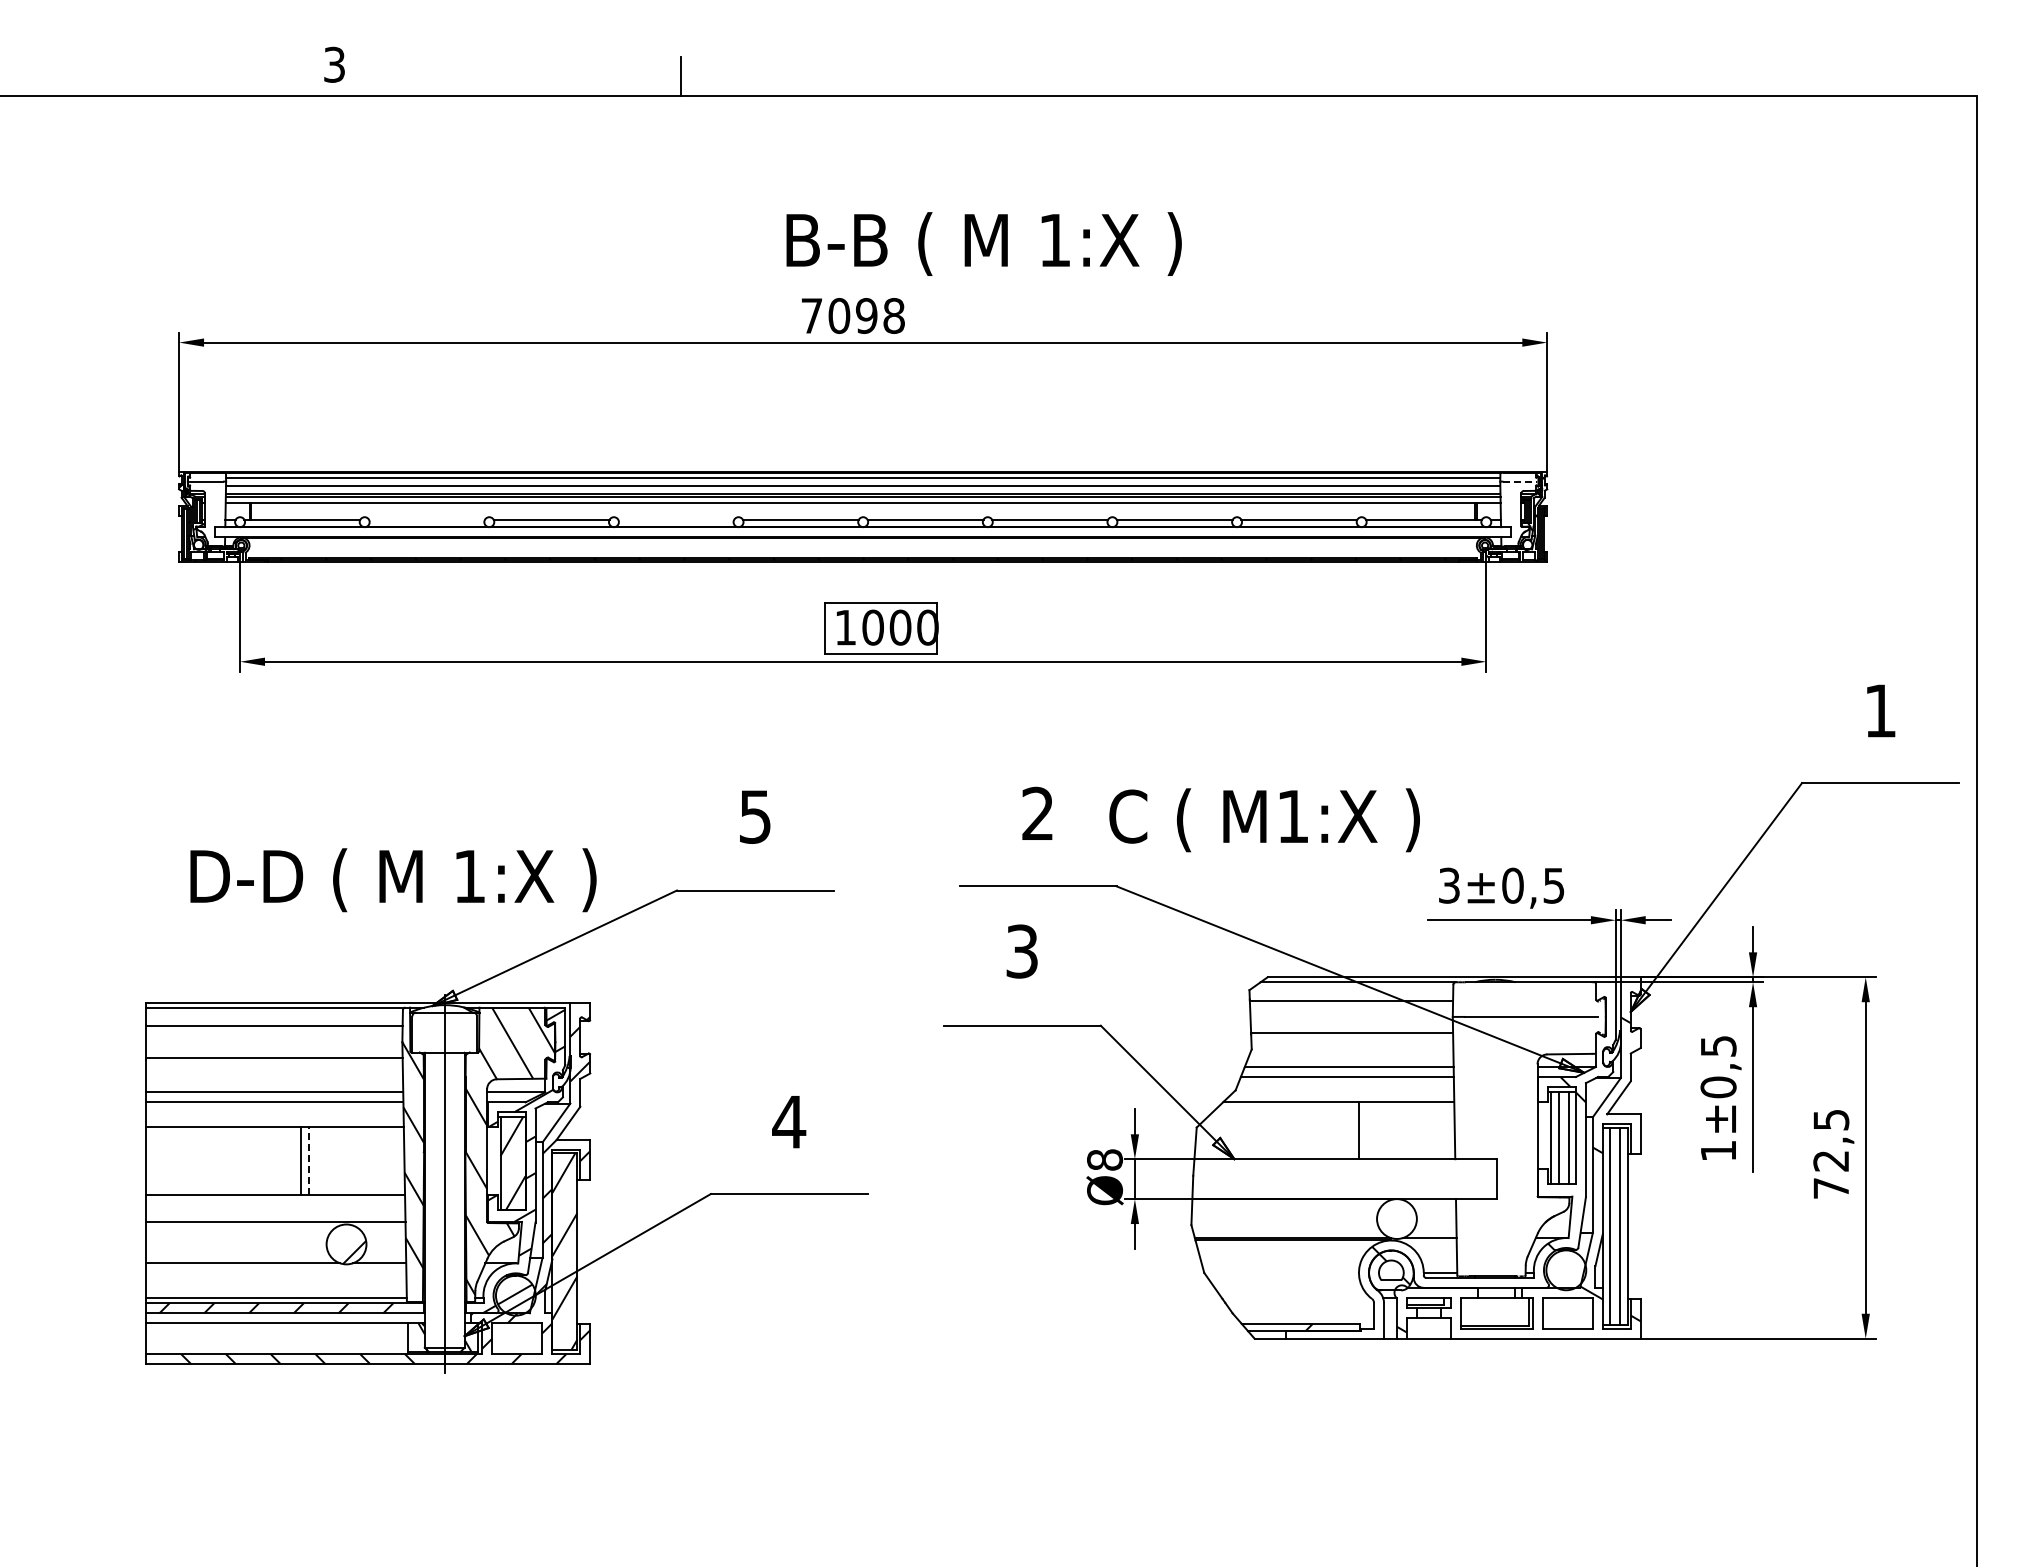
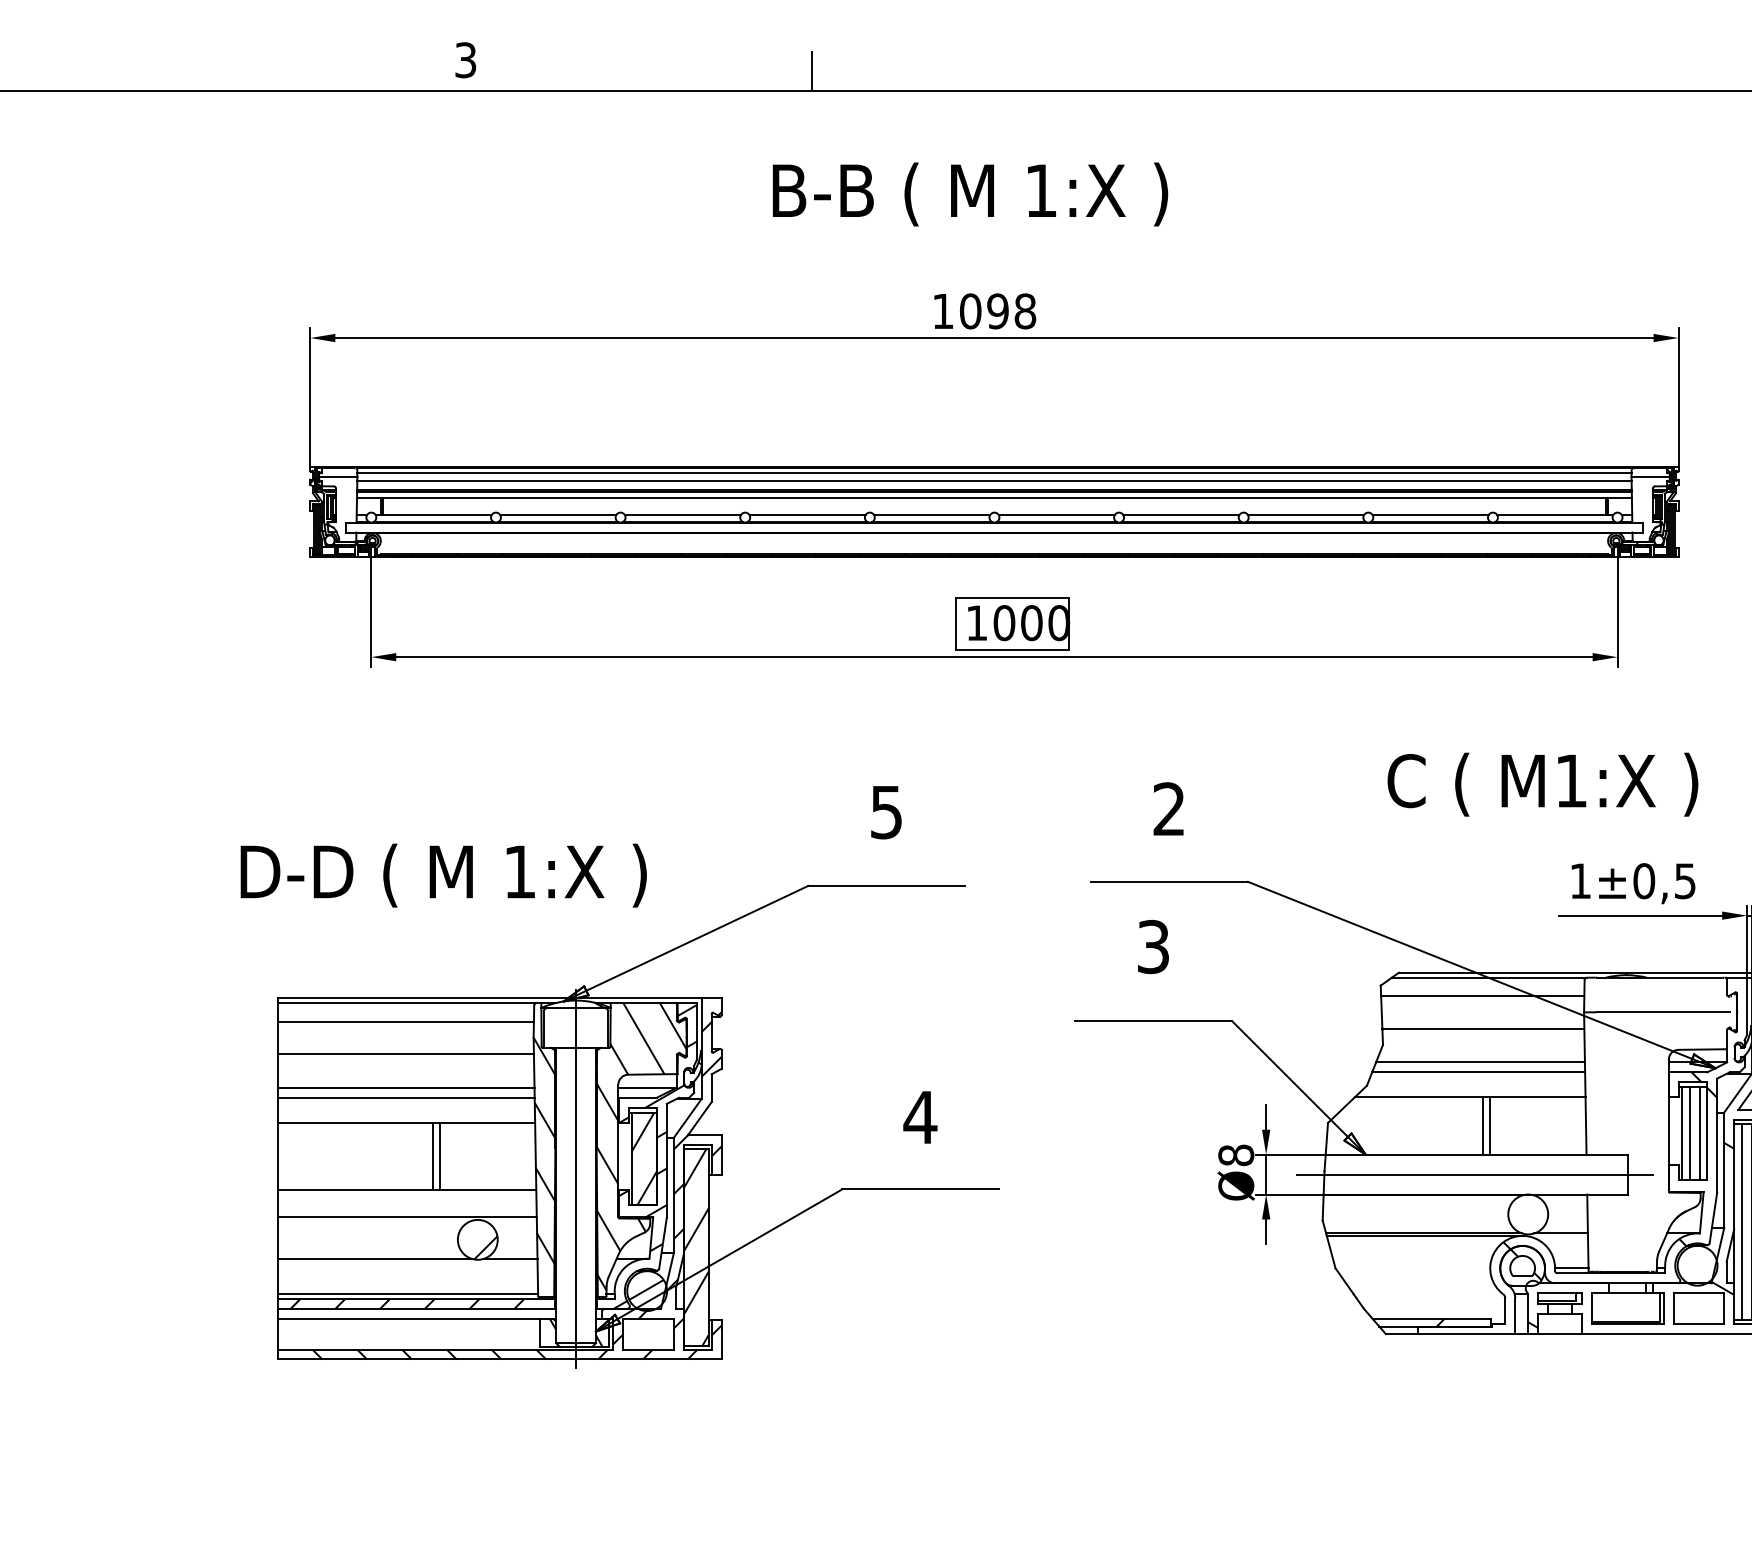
text: (983, 243) -> (969, 193), moved
text: (811, 315) -> (942, 310), 7098 -> 1098
line: (1520, 481) -> (1651, 476), dashed -> solid
line: (427, 519) -> (558, 514), added
line: (676, 519) -> (807, 514), added
text: (1264, 820) -> (1542, 784), moved
text: (393, 880) -> (443, 875), moved
text: (1449, 885) -> (1580, 880), 3 -> 1
line: (1351, 1130) -> (1482, 1125), added
line: (308, 1160) -> (439, 1155), dashed -> solid
line: (1343, 1179) -> (1474, 1174), added

